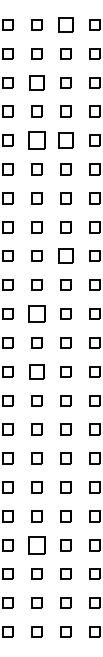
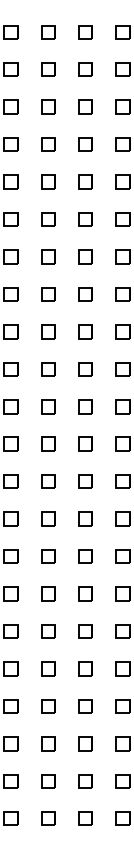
part: (65, 25) -> (85, 32), size x0.71
part: (37, 82) -> (48, 106), size x0.71
part: (37, 140) -> (48, 181), size x0.62
part: (65, 140) -> (85, 181), size x0.71
part: (65, 255) -> (85, 331), size x0.71
part: (37, 313) -> (48, 406), size x0.62
part: (37, 371) -> (48, 481), size x0.71
part: (37, 545) -> (48, 706), size x0.62

